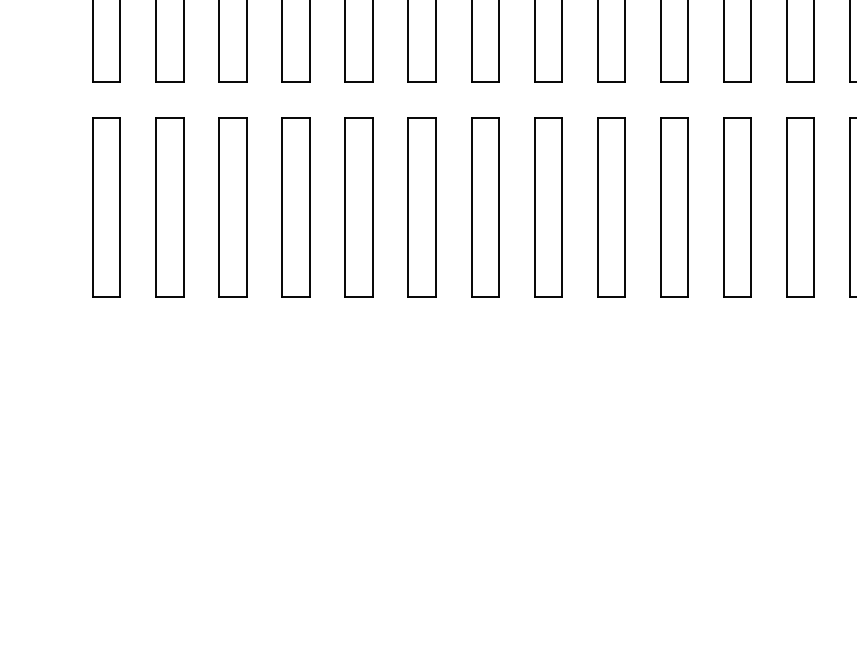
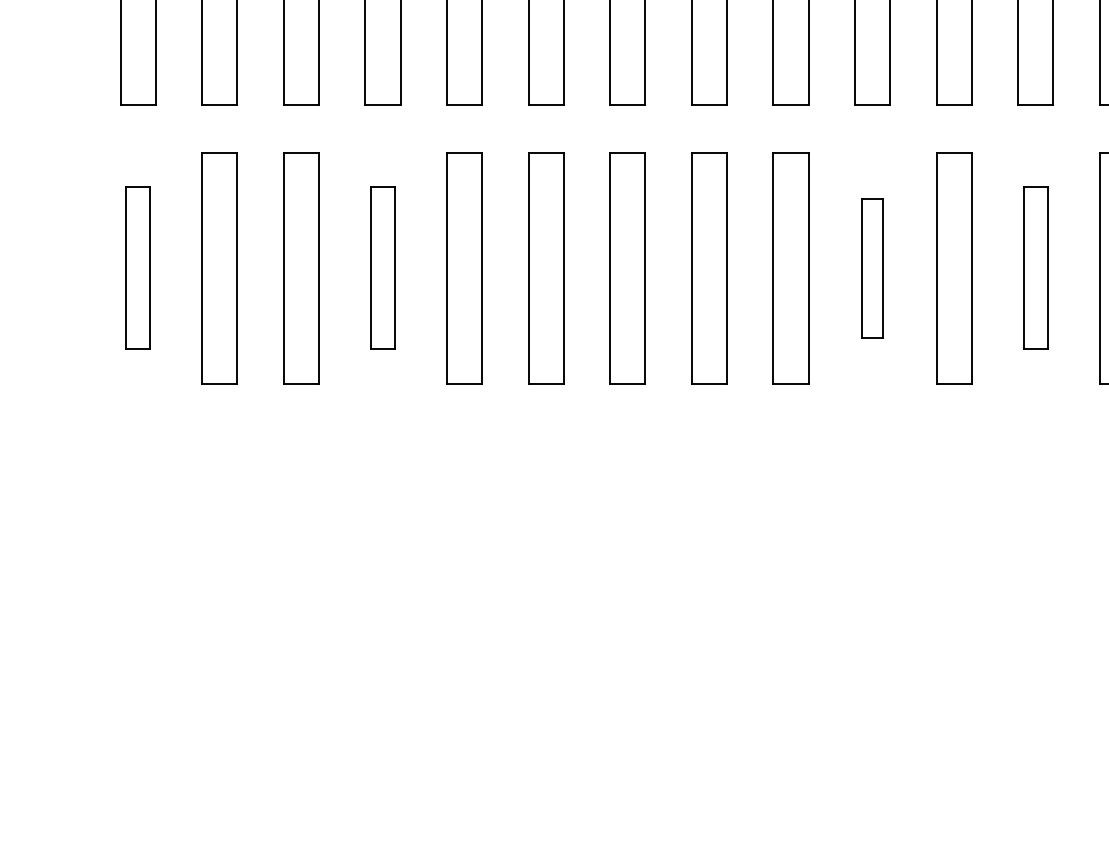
part: (106, 207) -> (137, 268), size x0.7
part: (295, 207) -> (382, 268), size x0.7
part: (674, 207) -> (872, 268), size x0.6
part: (800, 207) -> (1035, 268), size x0.7

